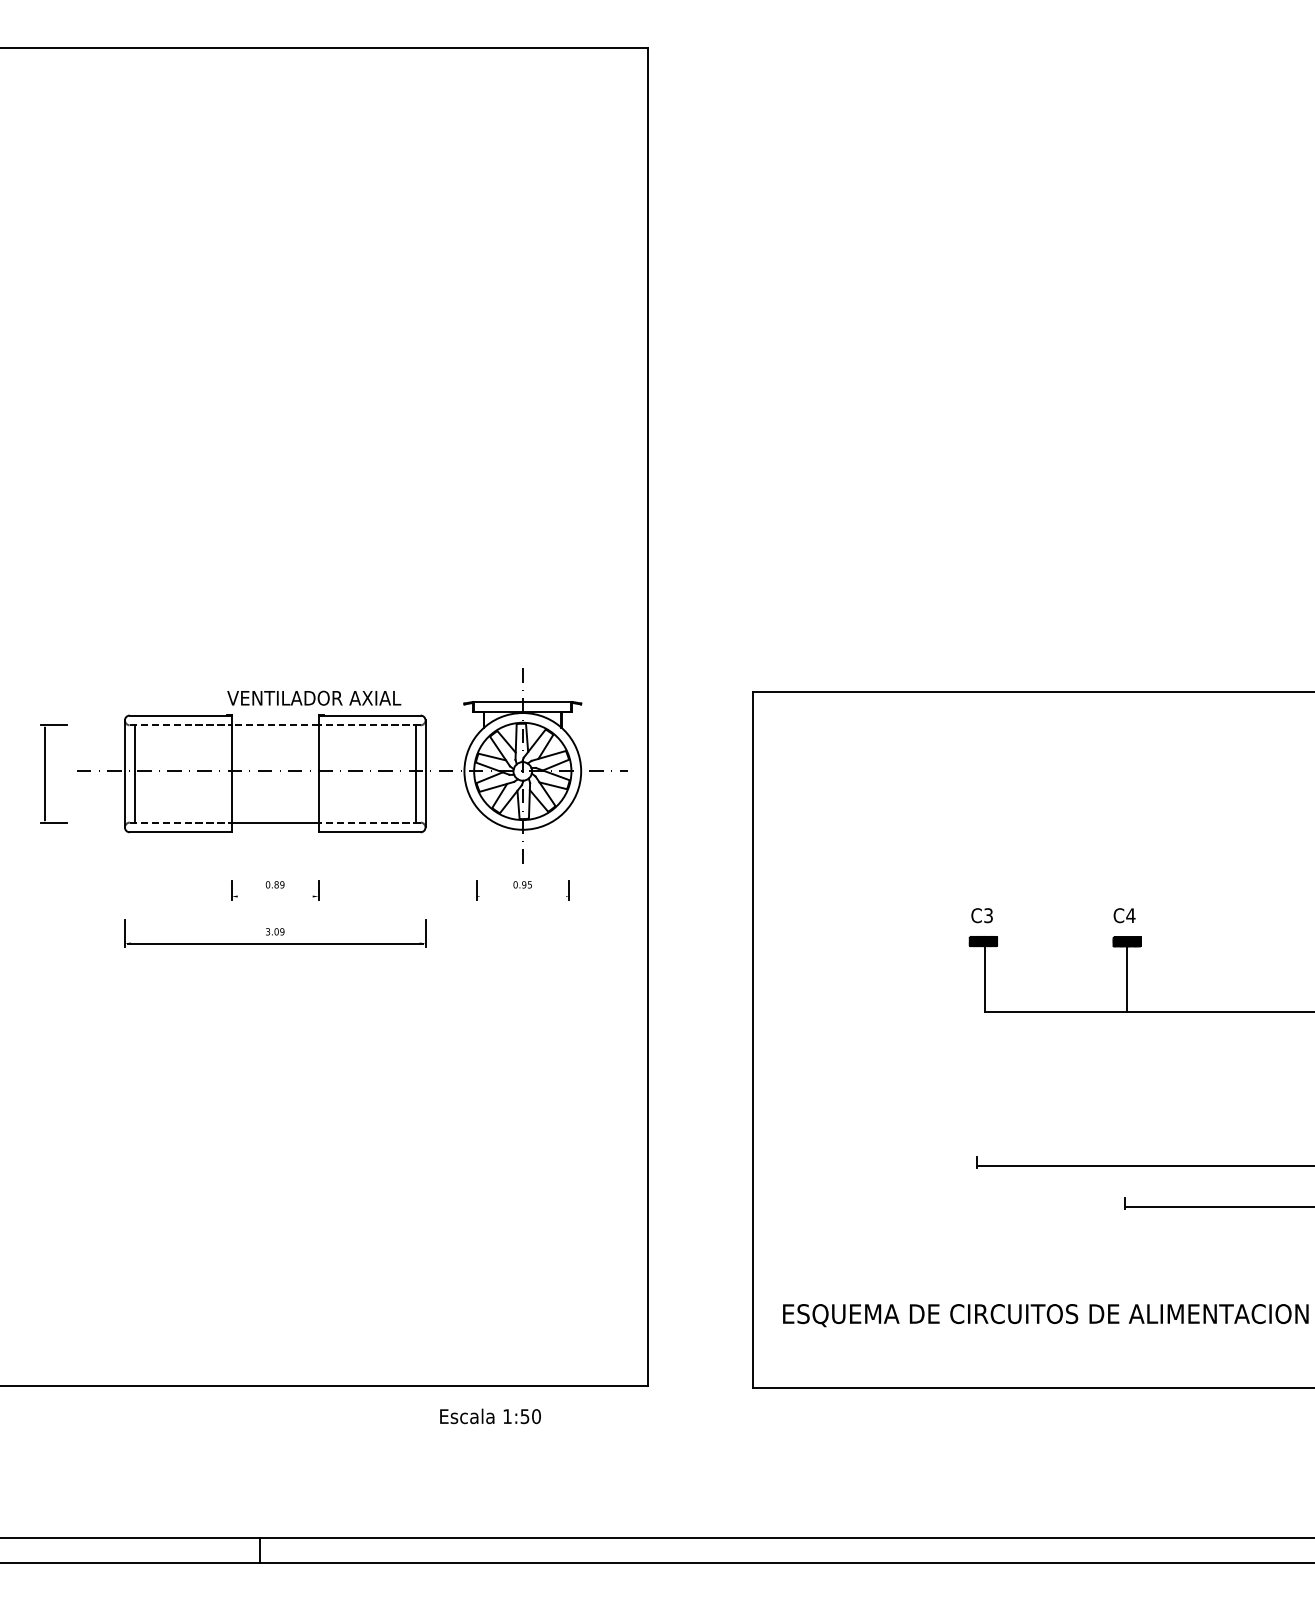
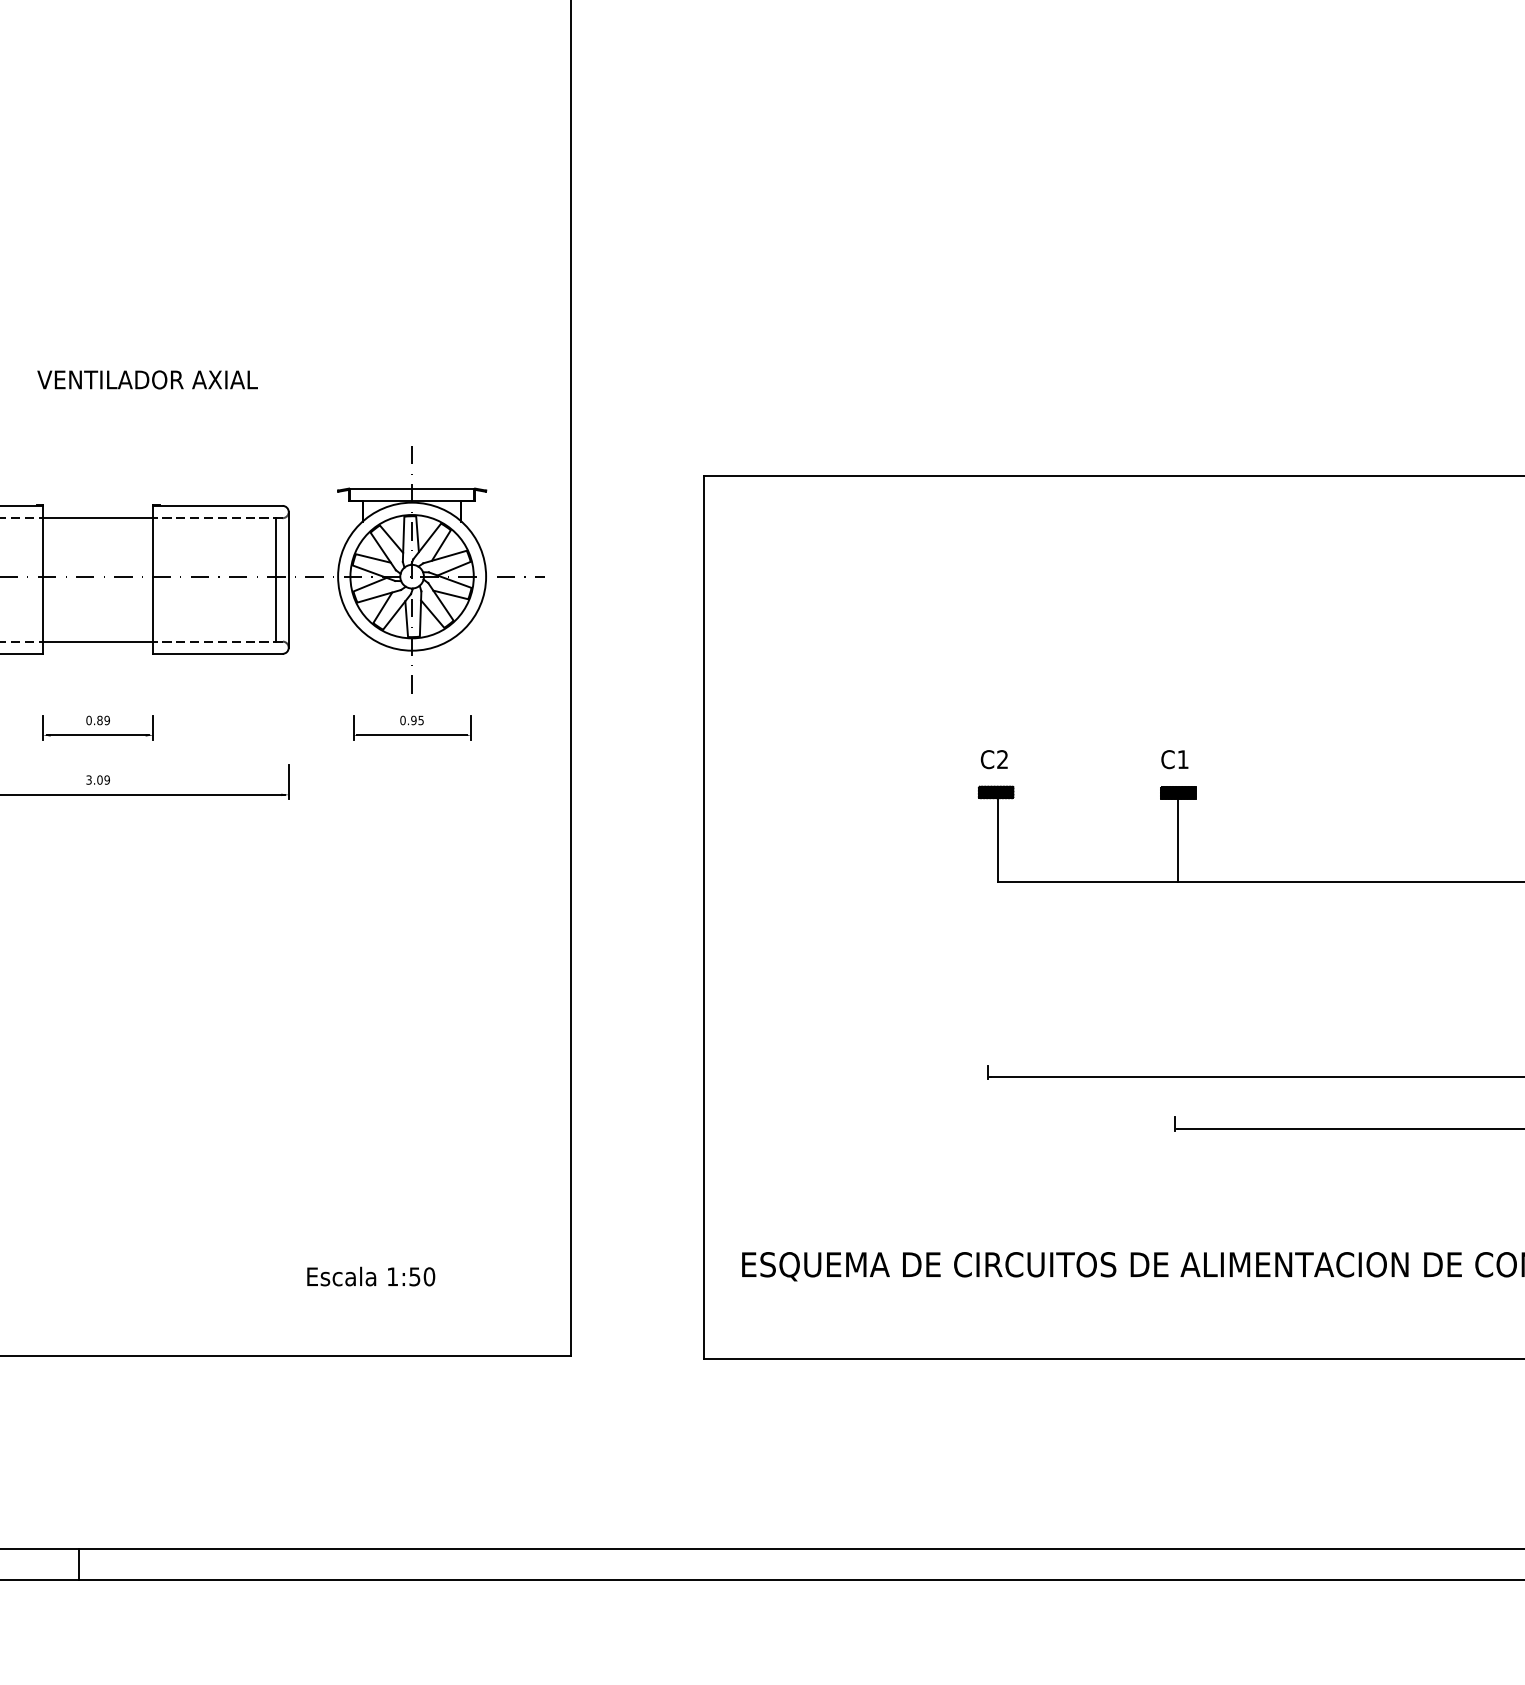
text: (314, 697) -> (147, 378), moved
line: (274, 725) -> (97, 518), dashed -> solid
line: (274, 896) -> (97, 735), added
line: (522, 896) -> (411, 735), added
text: (988, 915) -> (1002, 759), C3 -> C2
text: (1130, 915) -> (1182, 759), C4 -> C1
text: (490, 1416) -> (371, 1276), moved

